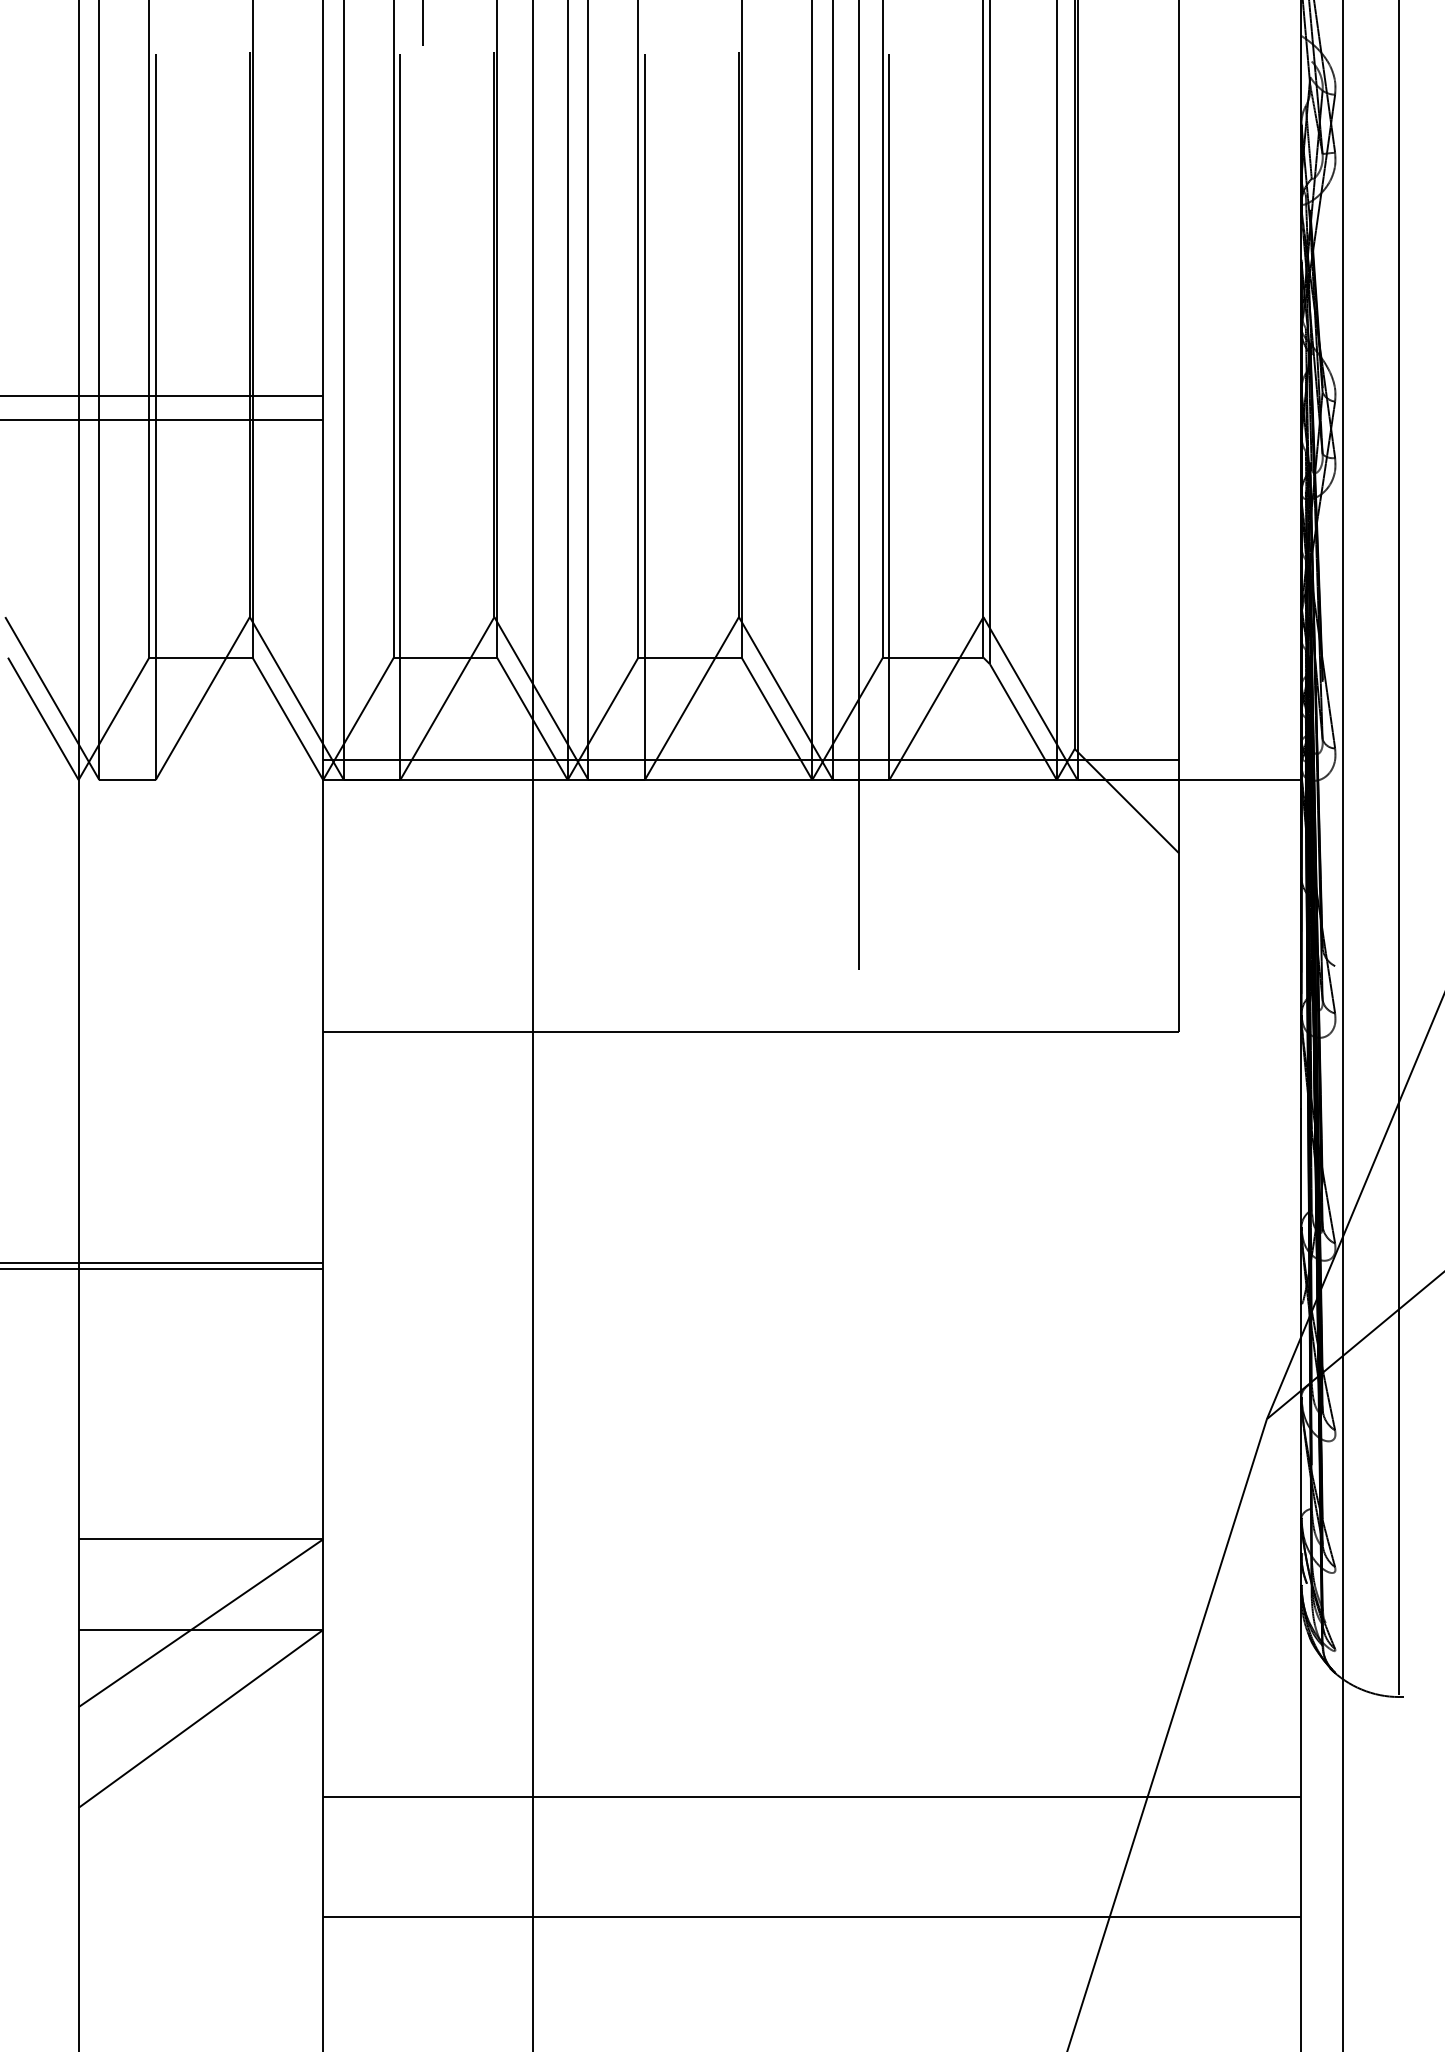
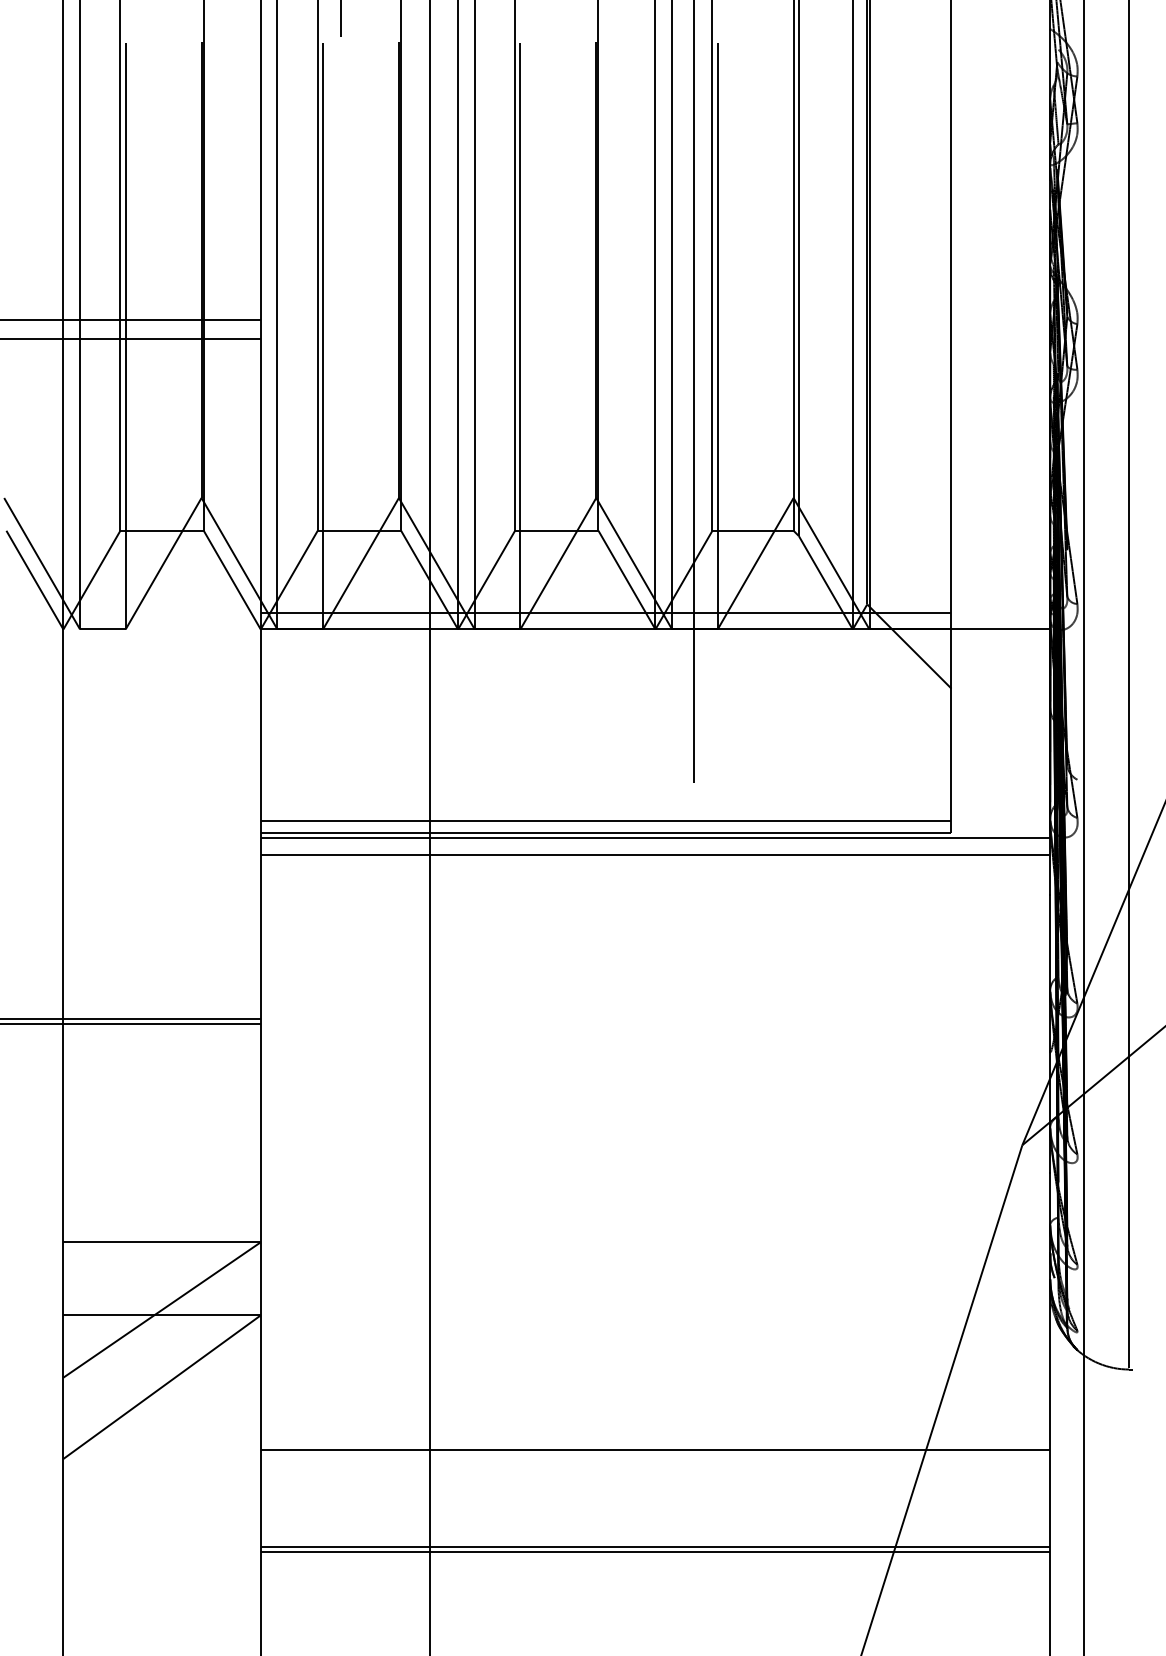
line: (751, 1017) -> (606, 821), added
line: (812, 1038) -> (655, 838), added
line: (812, 1059) -> (655, 855), added
line: (812, 1923) -> (655, 1552), added

